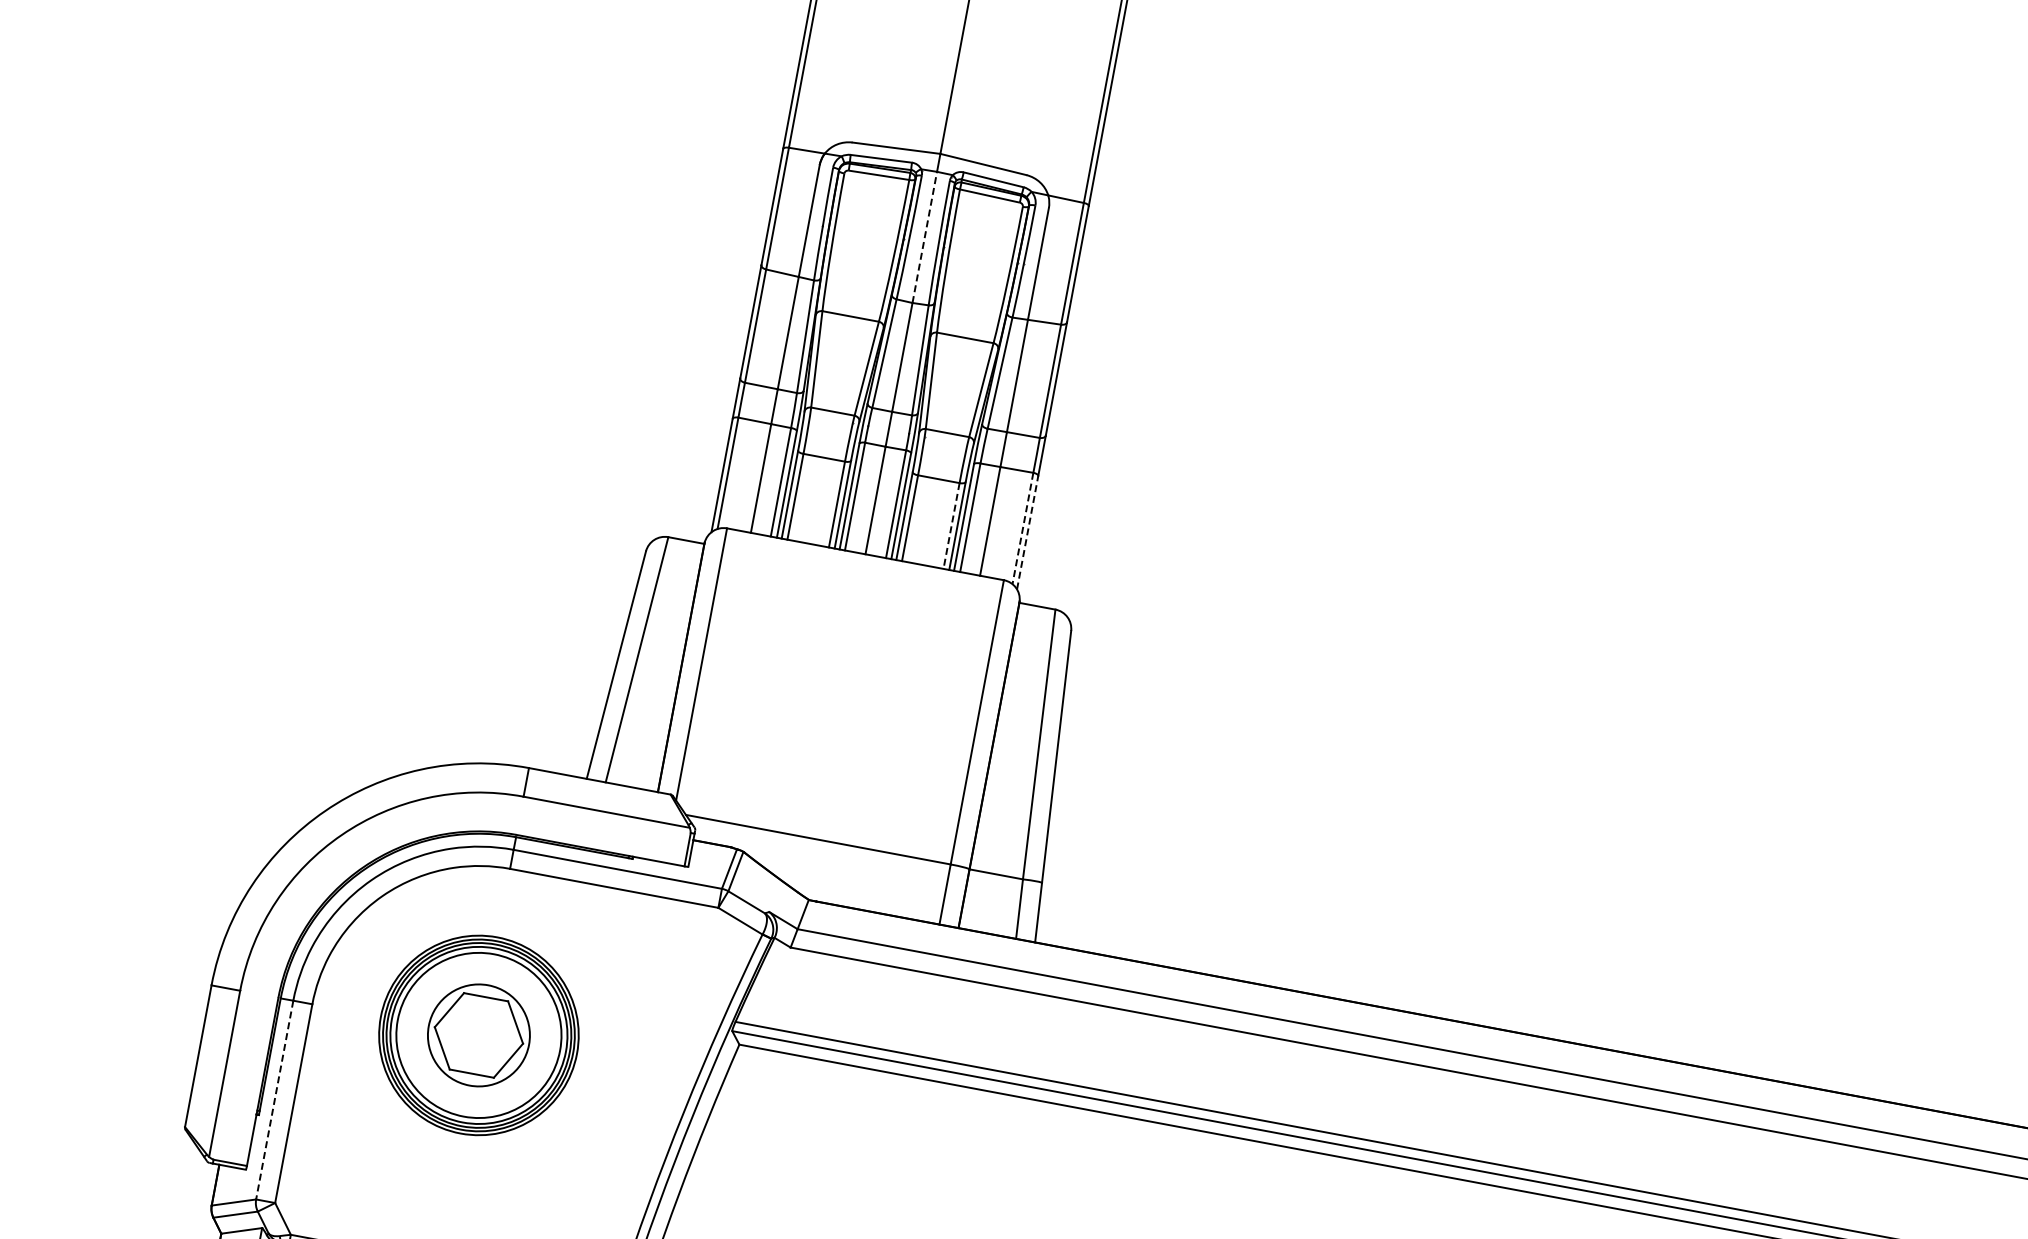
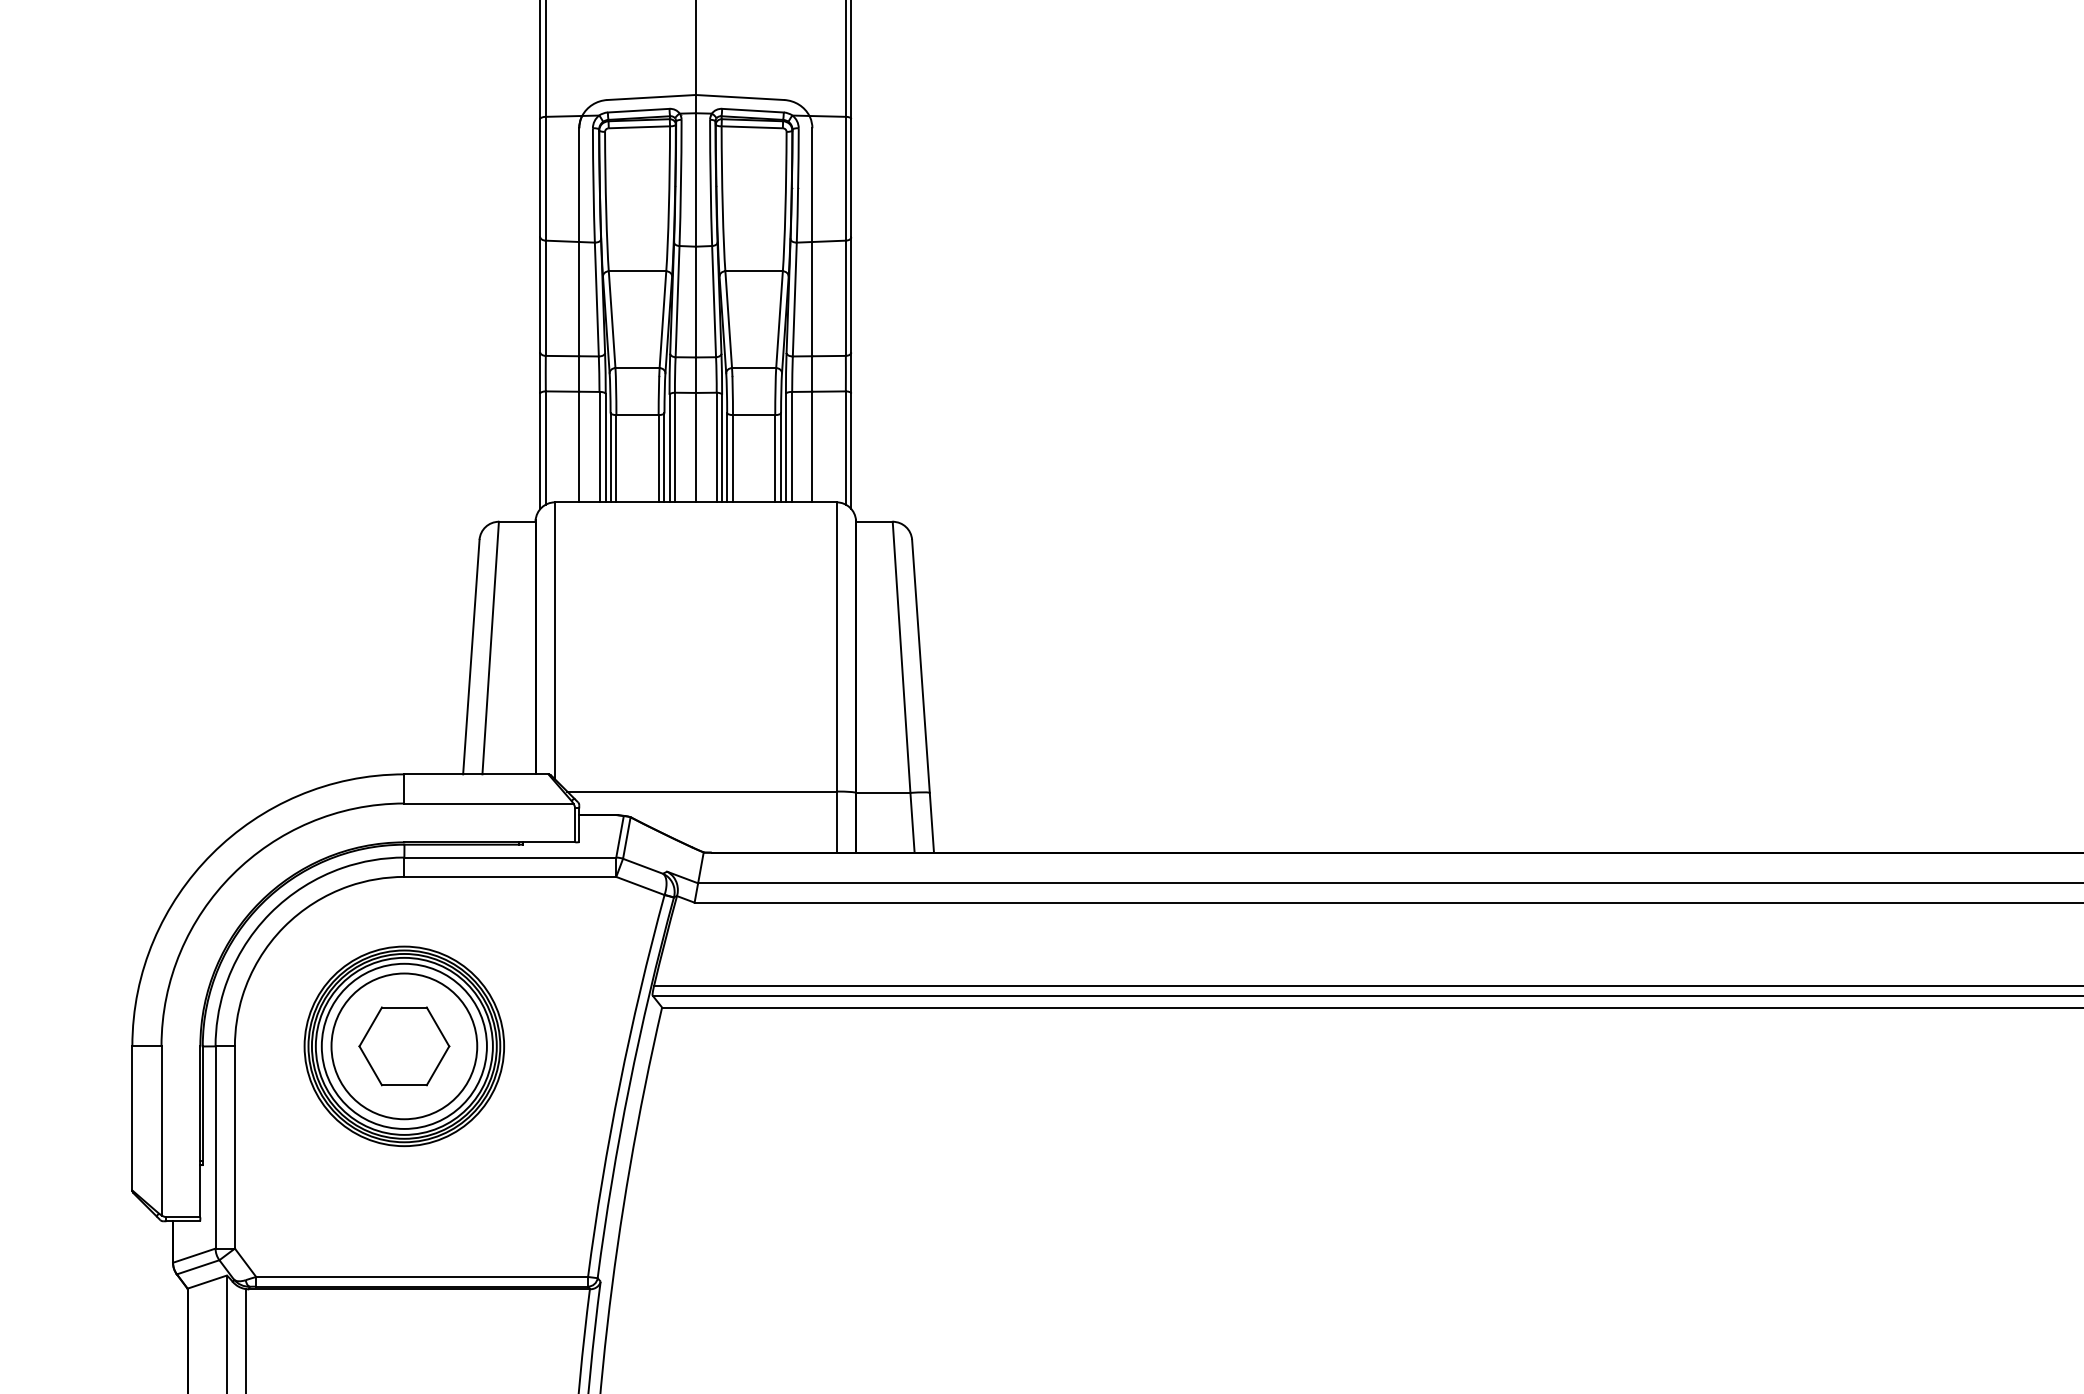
line: (924, 236) -> (695, 179), dashed -> solid
line: (951, 525) -> (775, 458), dashed -> solid
line: (1022, 528) -> (845, 448), dashed -> solid
line: (1027, 532) -> (851, 451), dashed -> solid
circle: (479, 1035) -> (404, 1046), size x1.43
line: (274, 1100) -> (215, 1147), dashed -> solid

